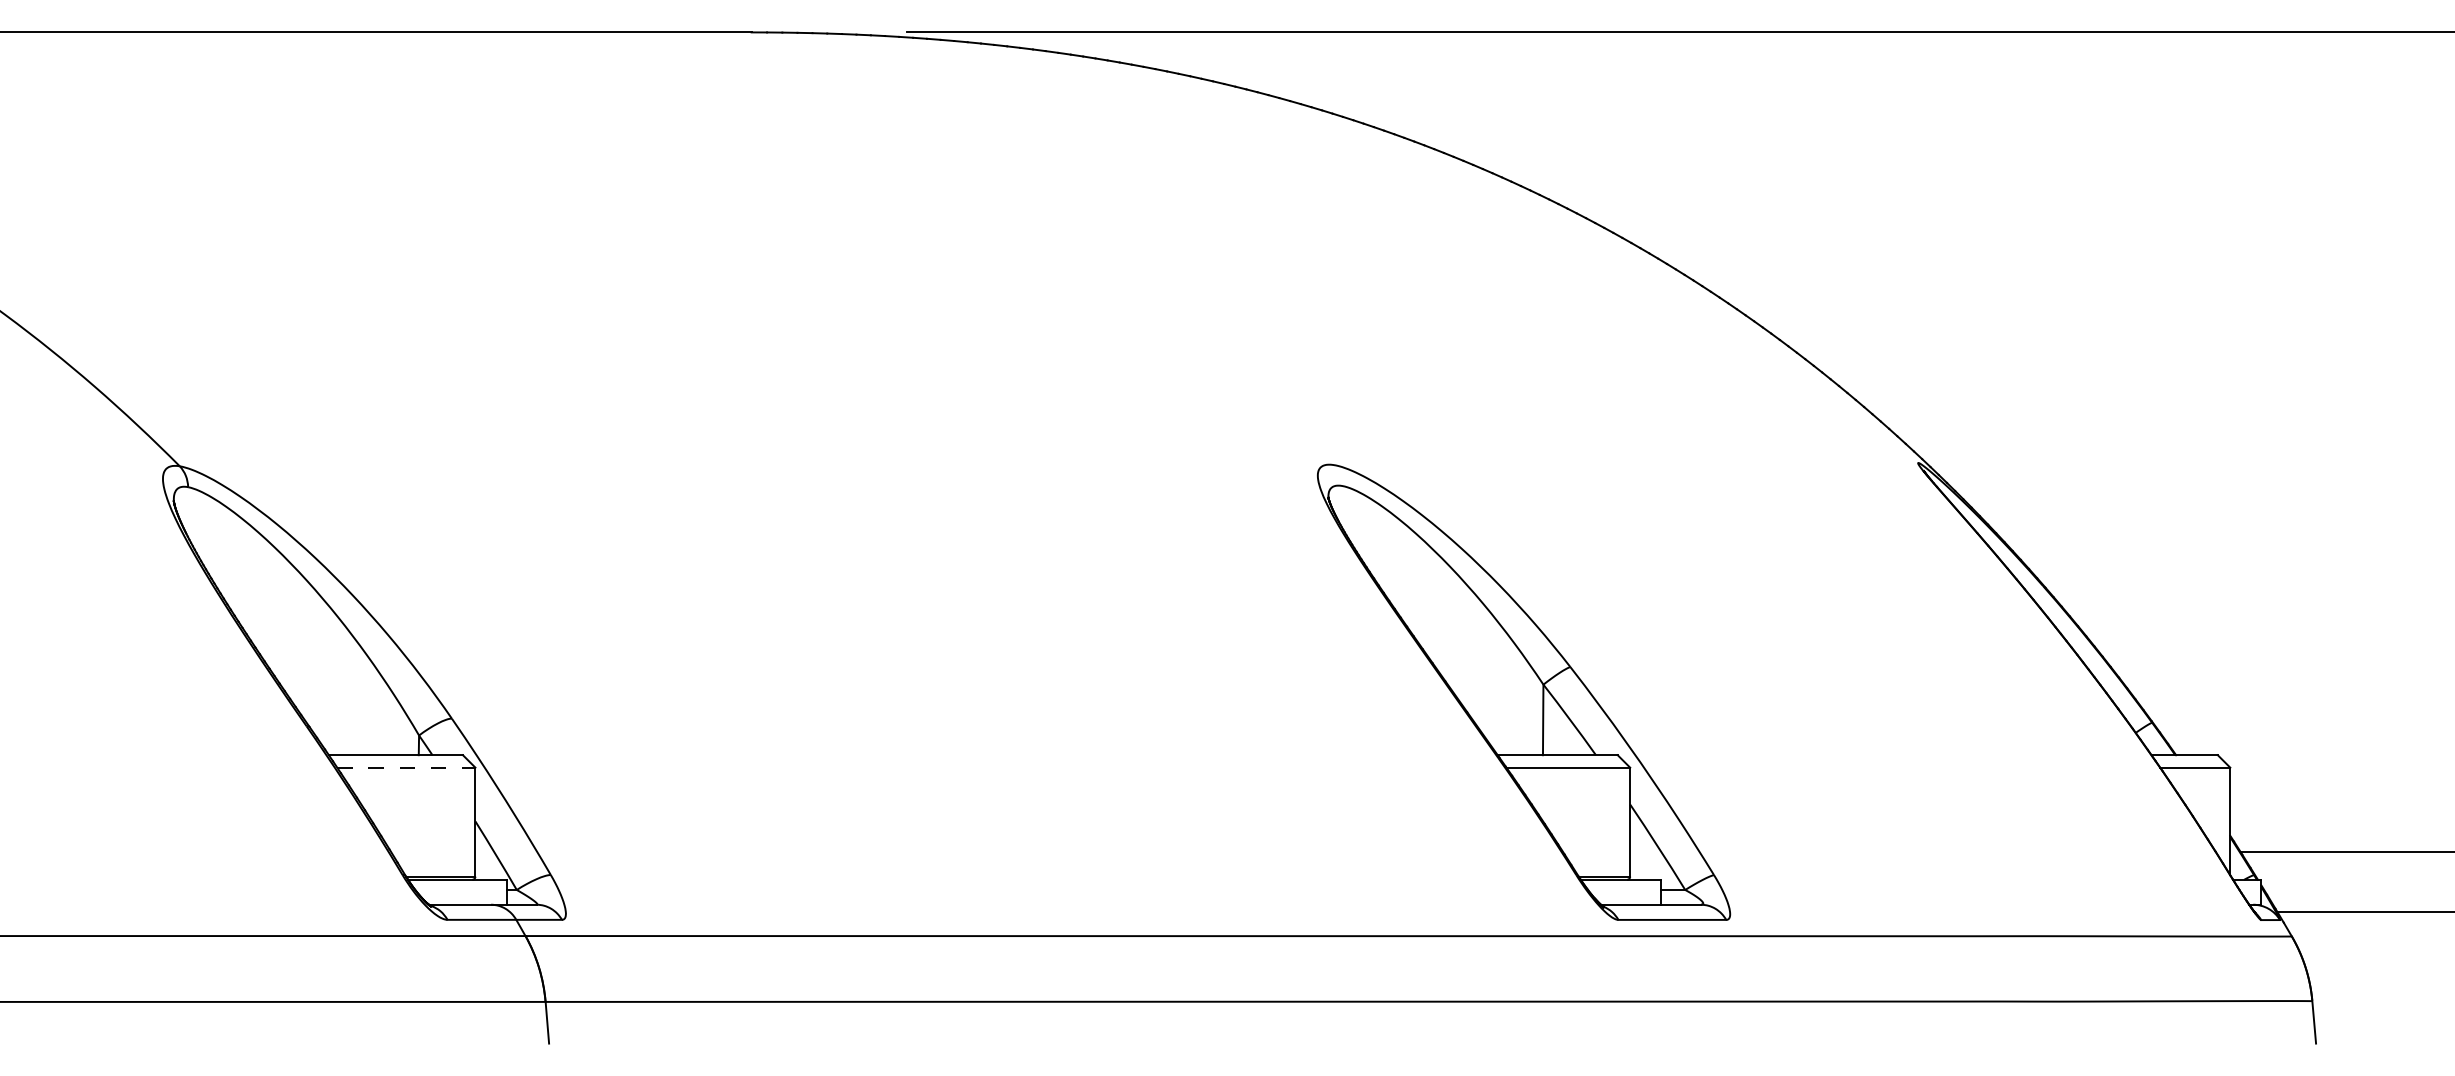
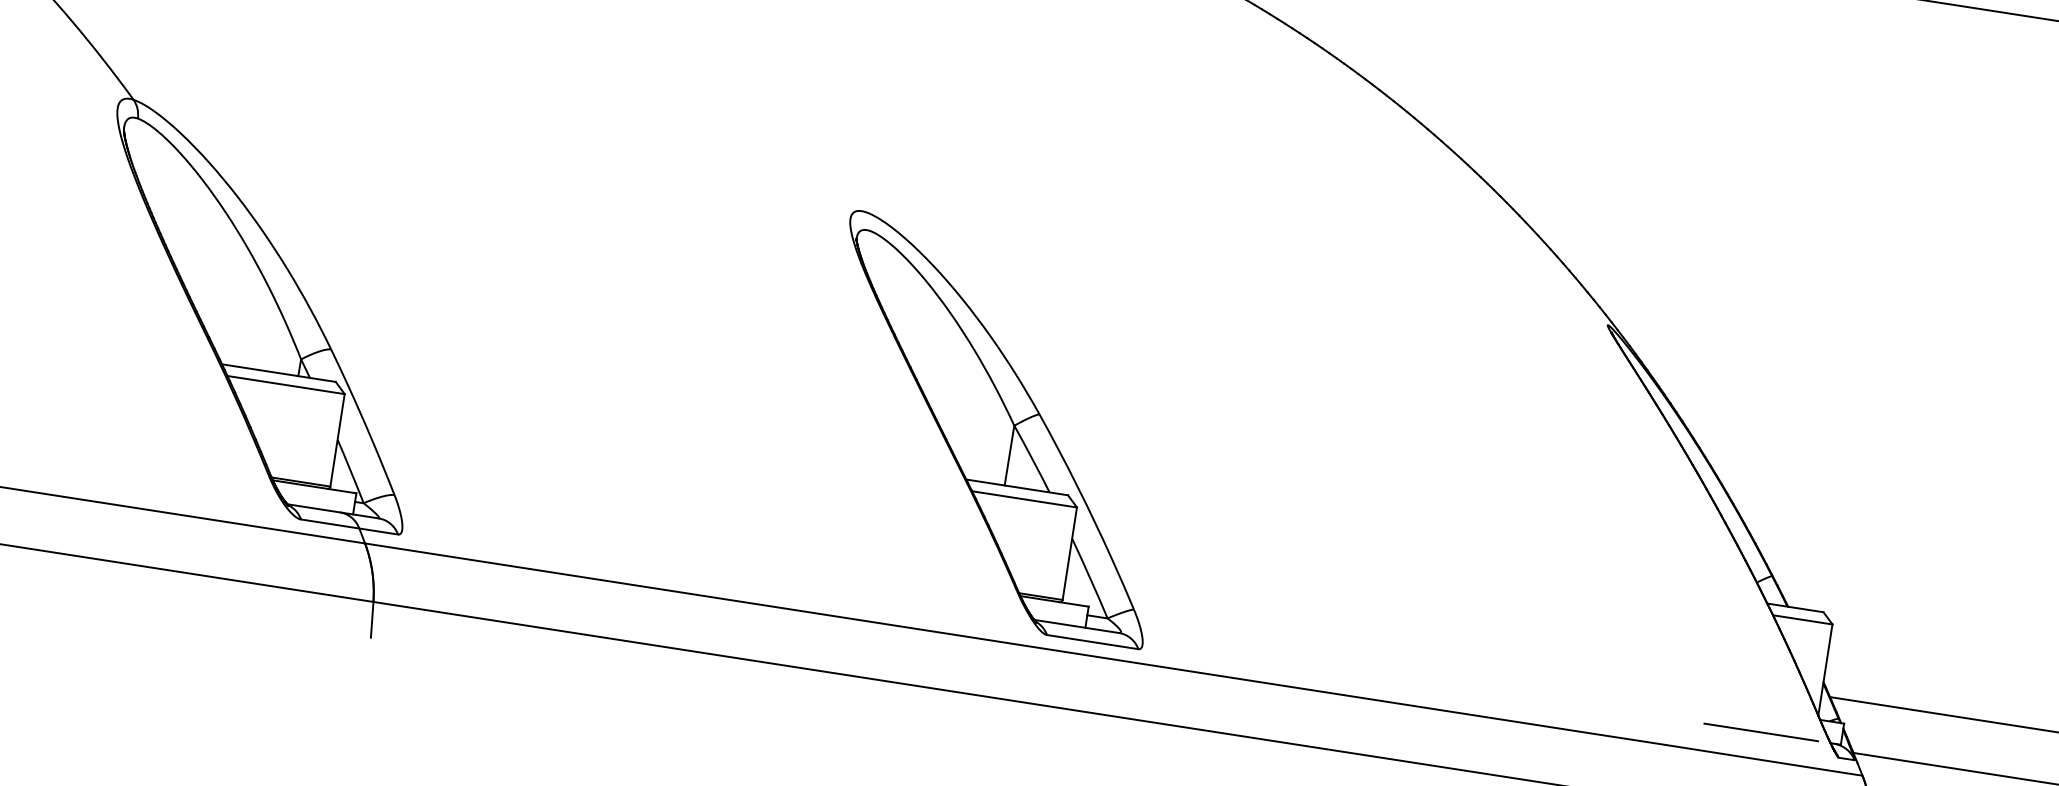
part: (1524, 691) -> (997, 429), moved
line: (406, 767) -> (286, 384), dashed -> solid
line: (2167, 904) -> (1761, 732), added

